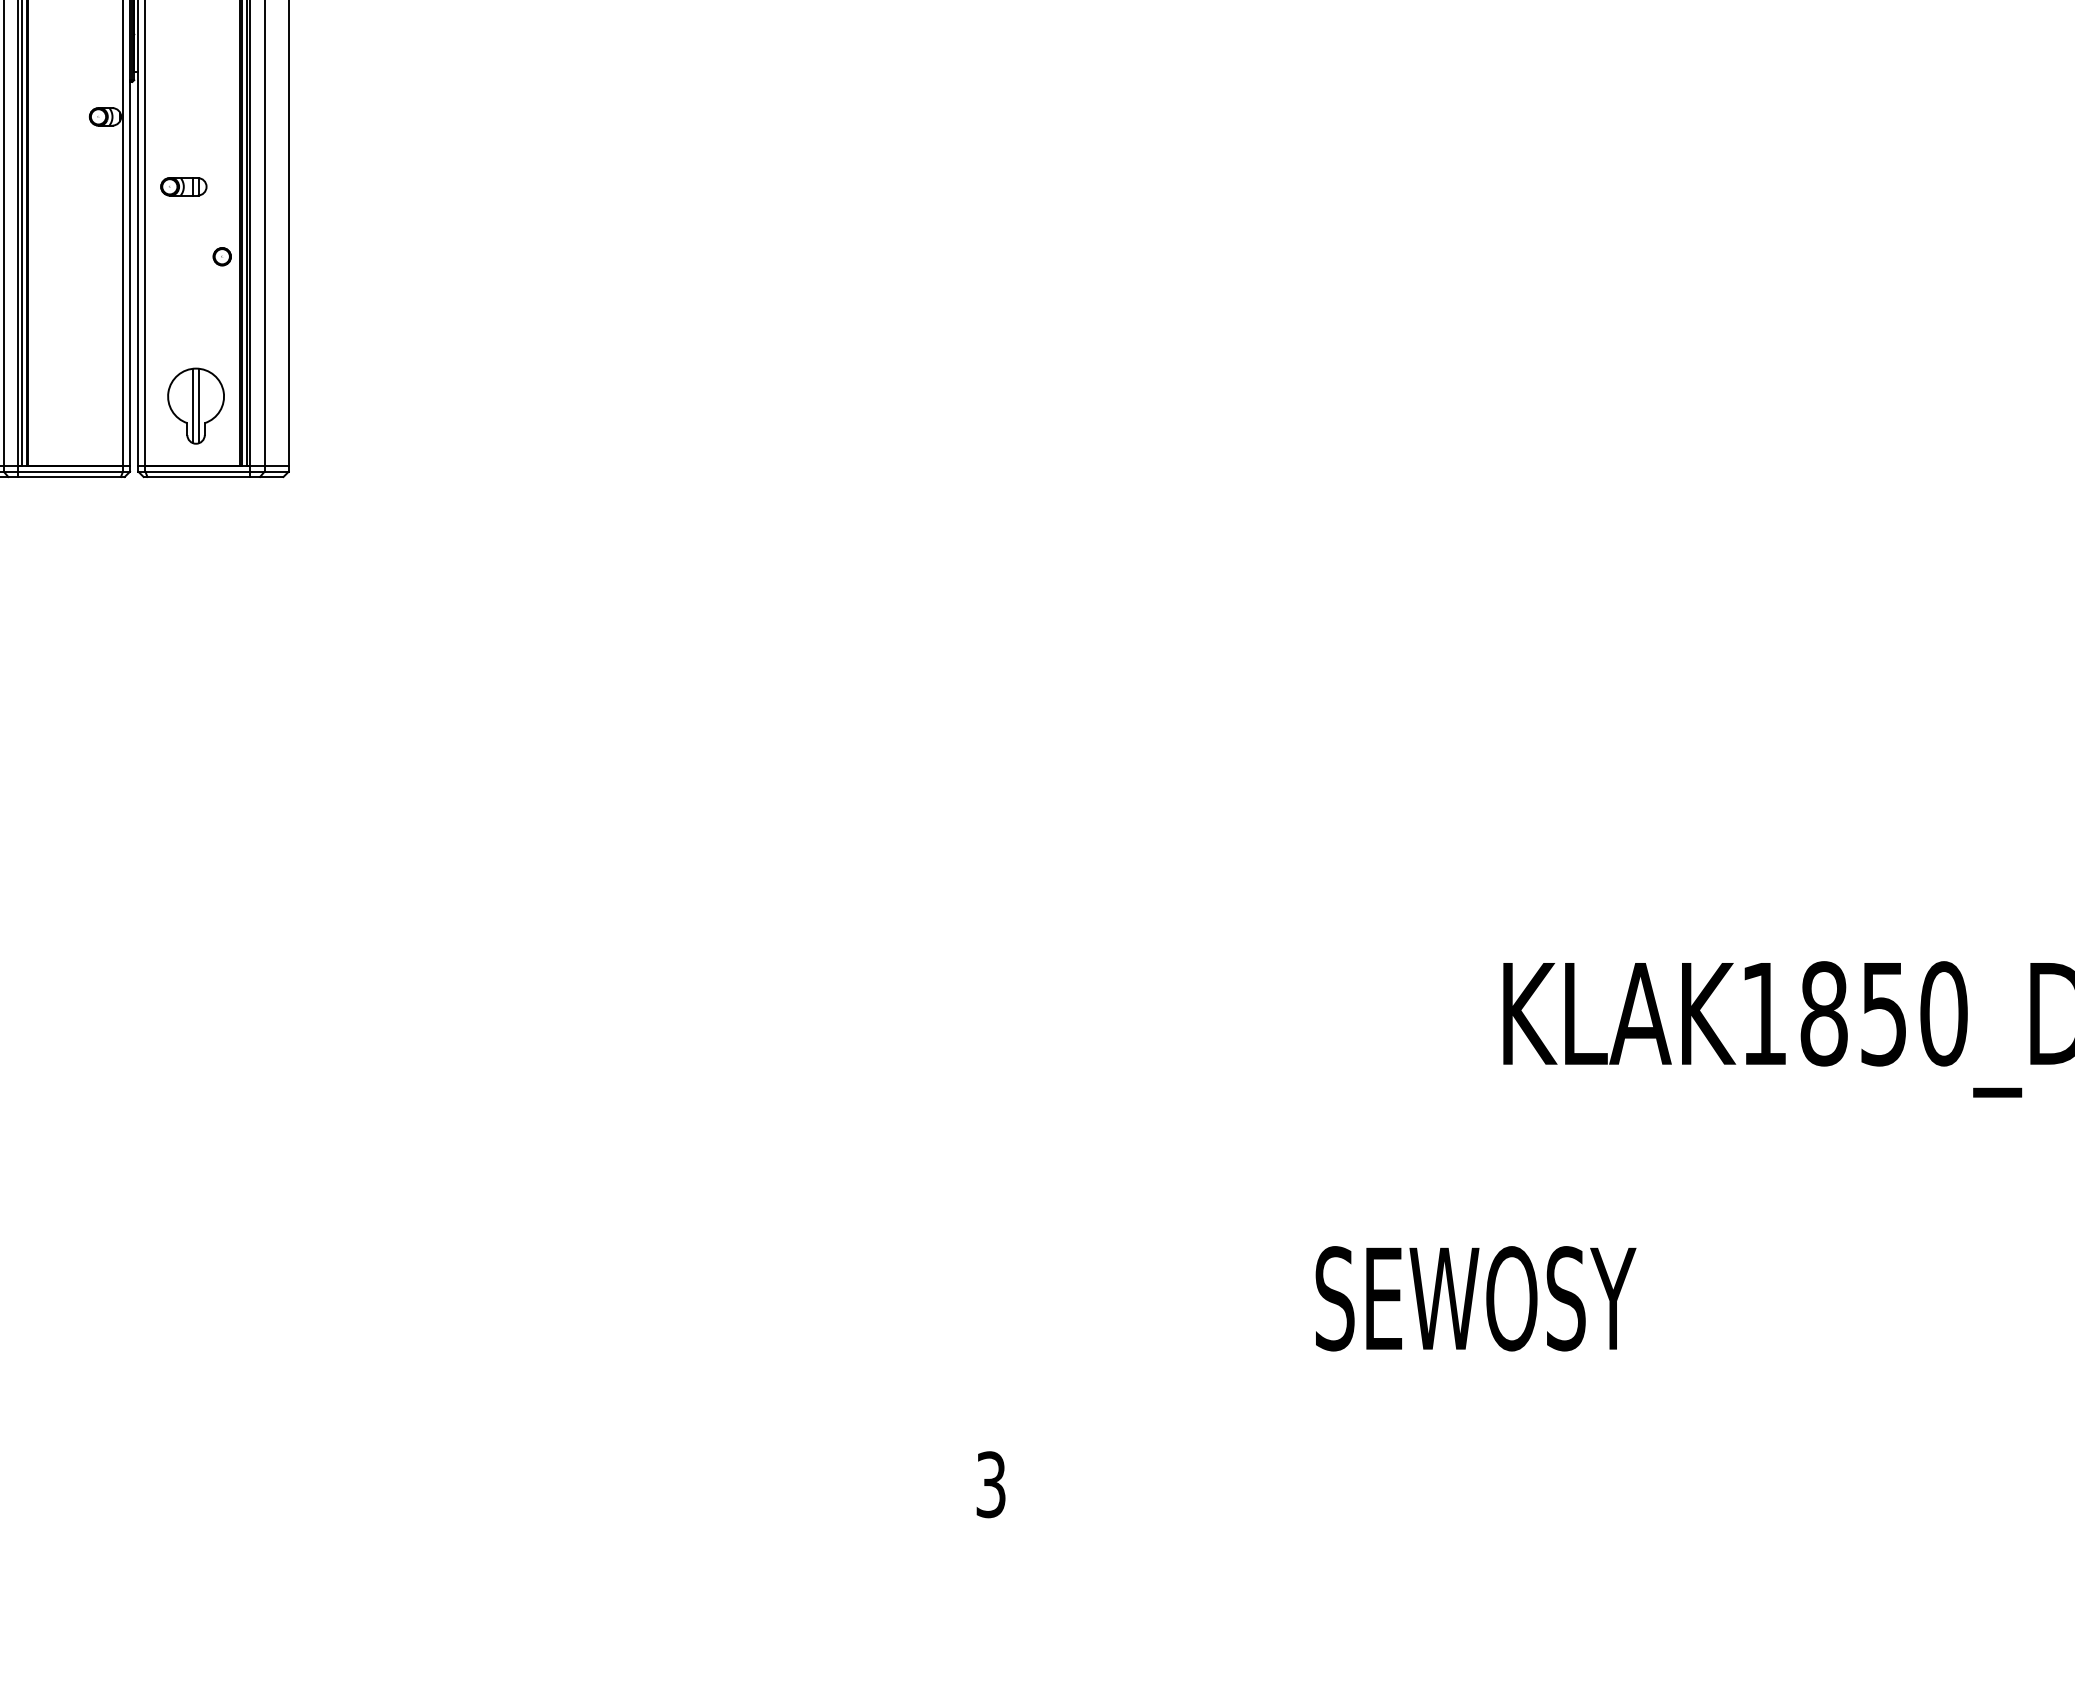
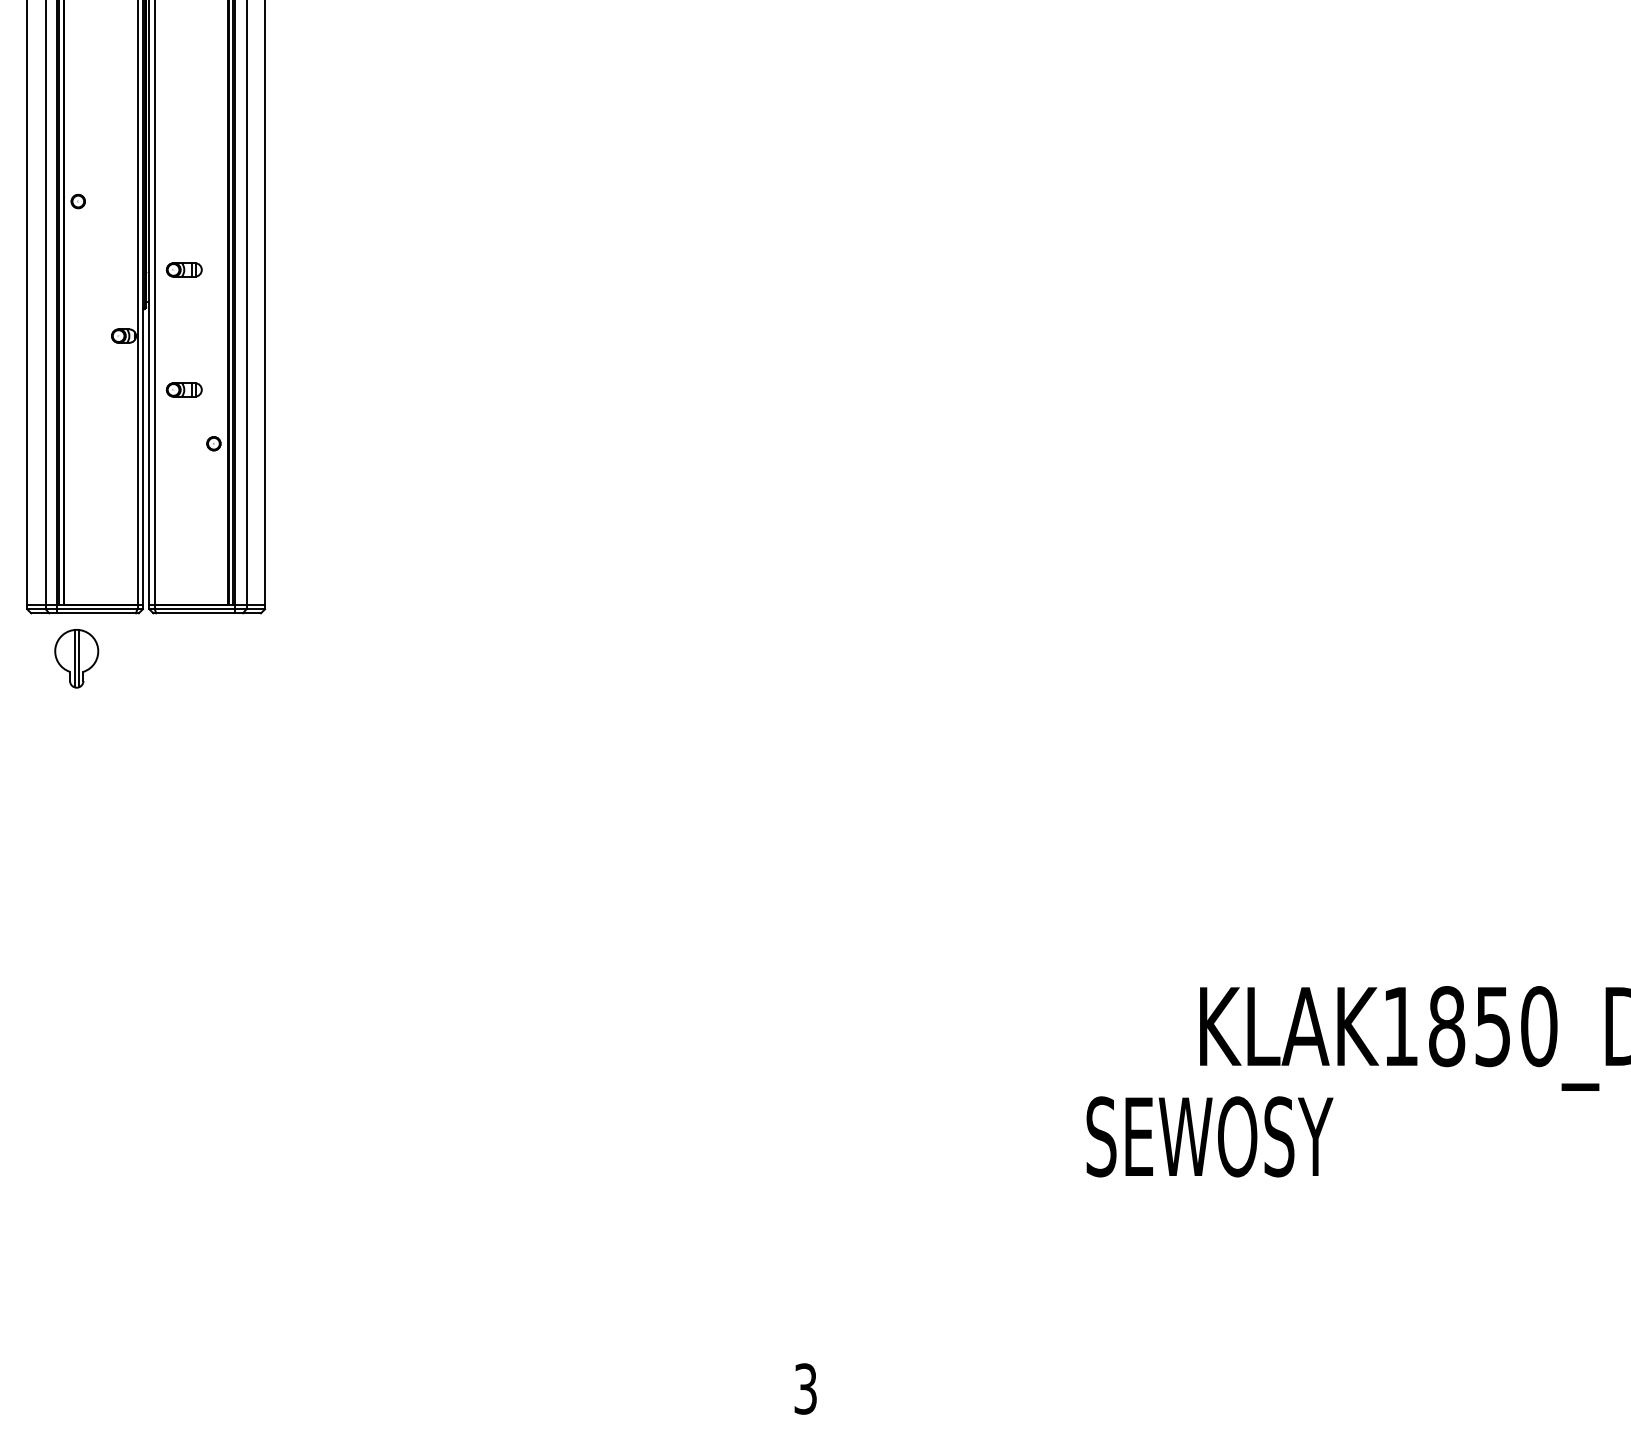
part: (184, 30) -> (184, 269), added
part: (195, 405) -> (76, 658), moved
text: (1475, 1298) -> (1209, 1136), moved

